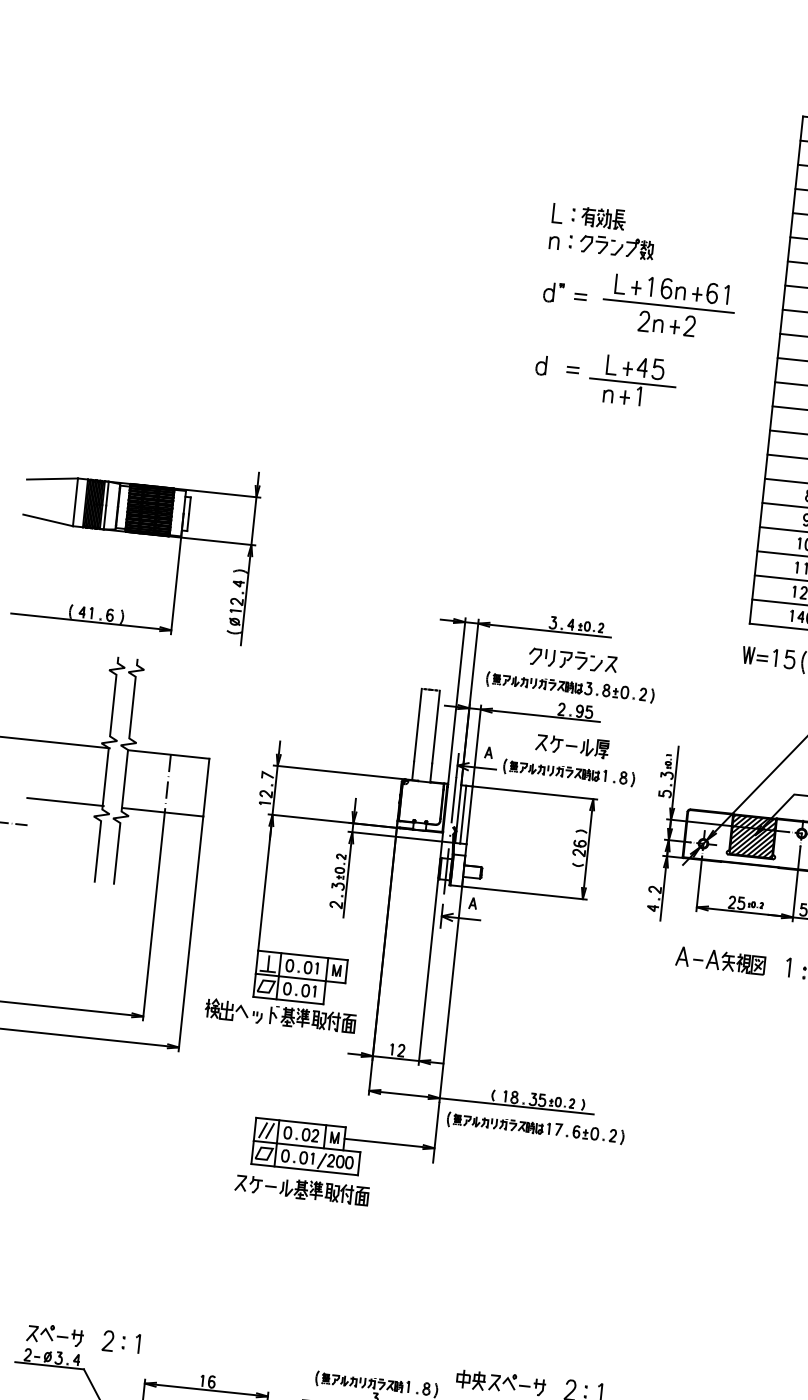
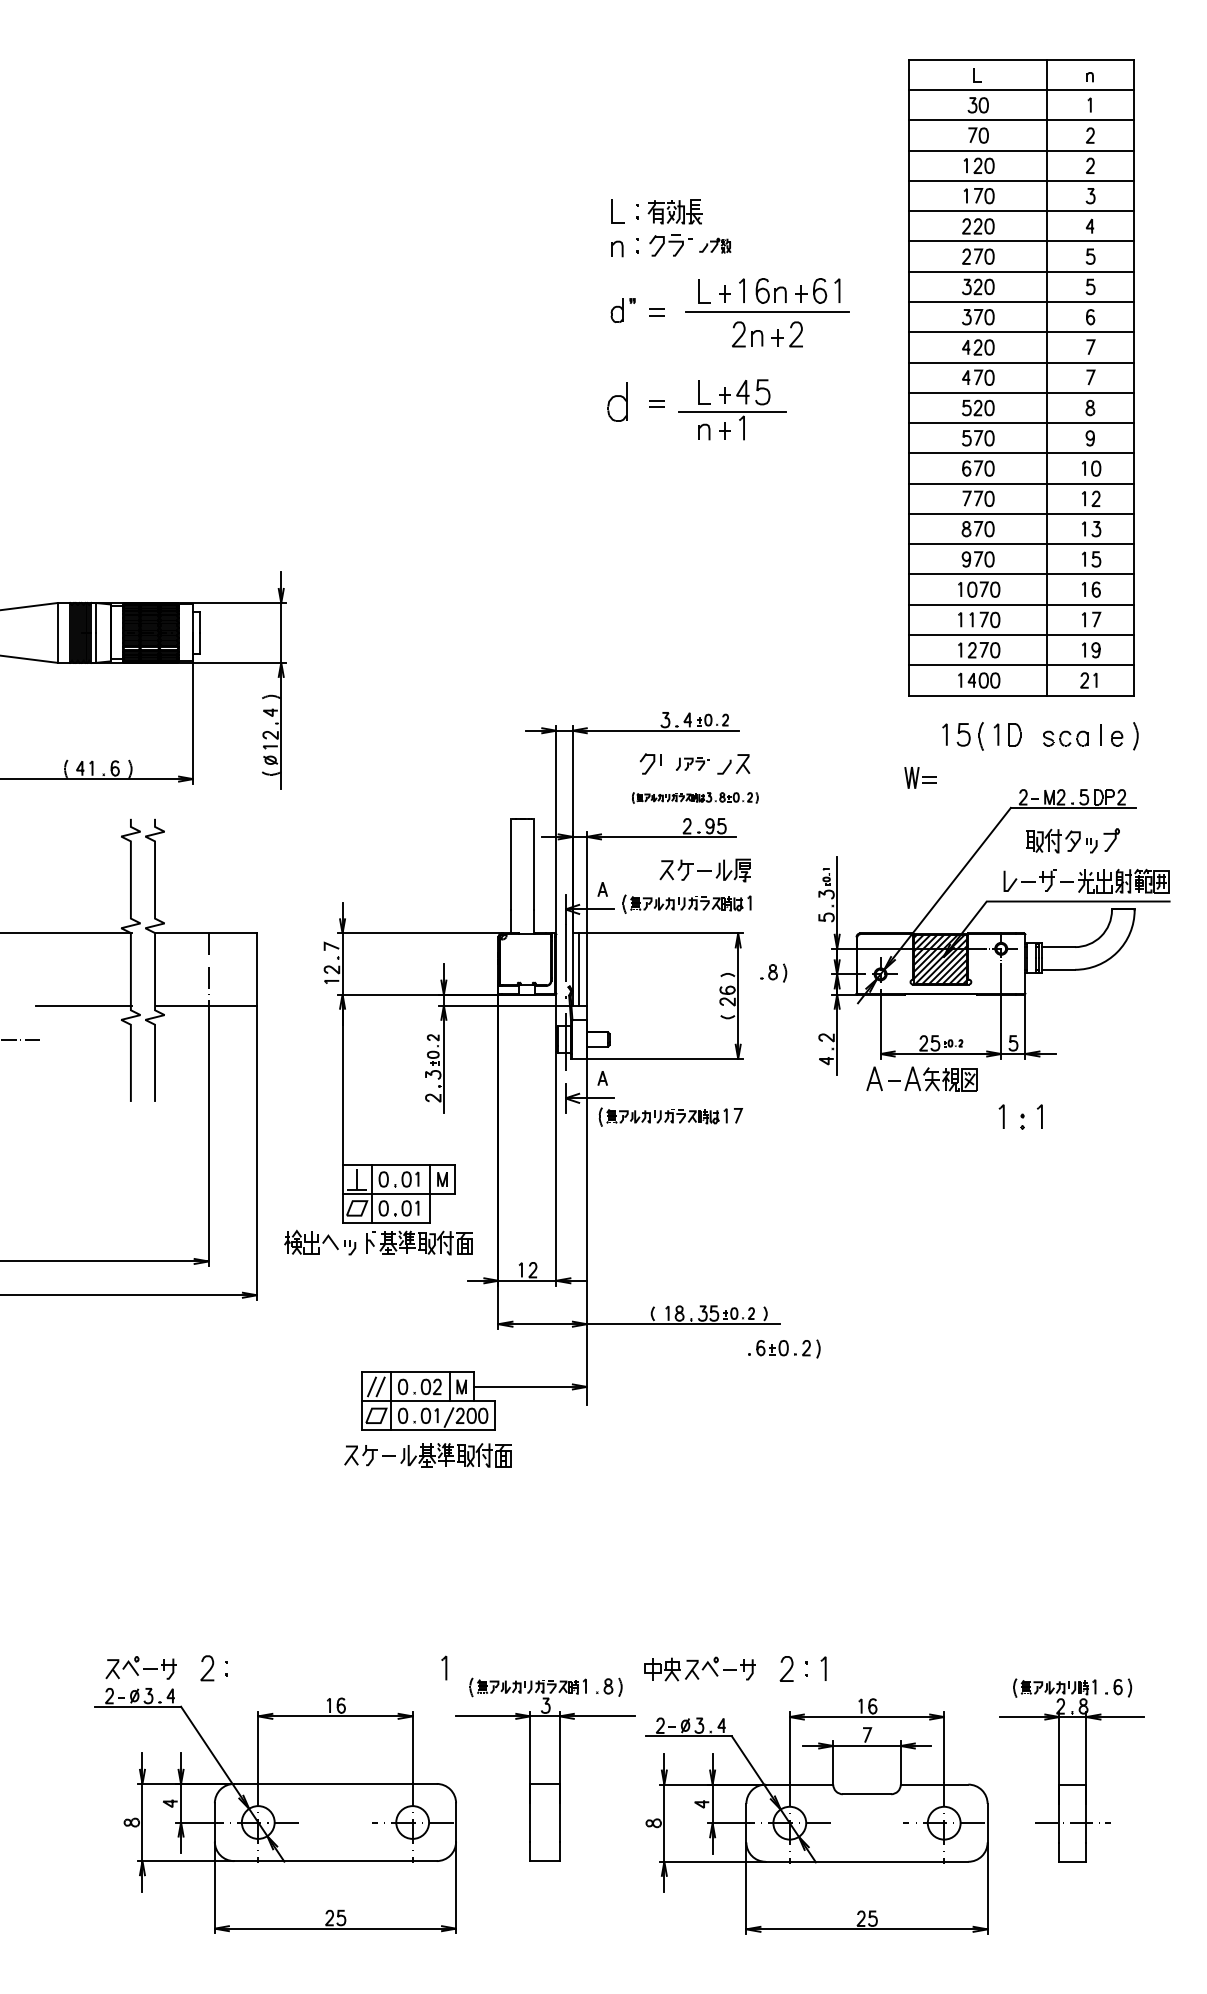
part: (632, 248) -> (714, 245), size x0.6
part: (540, 365) -> (616, 402), size x1.6
part: (755, 655) -> (920, 777), moved
part: (571, 659) -> (692, 763), size x0.6
part: (570, 687) -> (695, 797), size x0.6
part: (623, 778) -> (773, 972), moved
part: (720, 960) -> (921, 1078), moved
part: (504, 1124) -> (670, 1116), moved
part: (137, 1343) -> (444, 1667), moved

